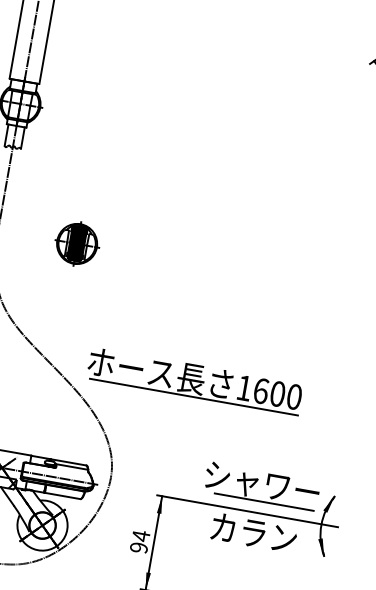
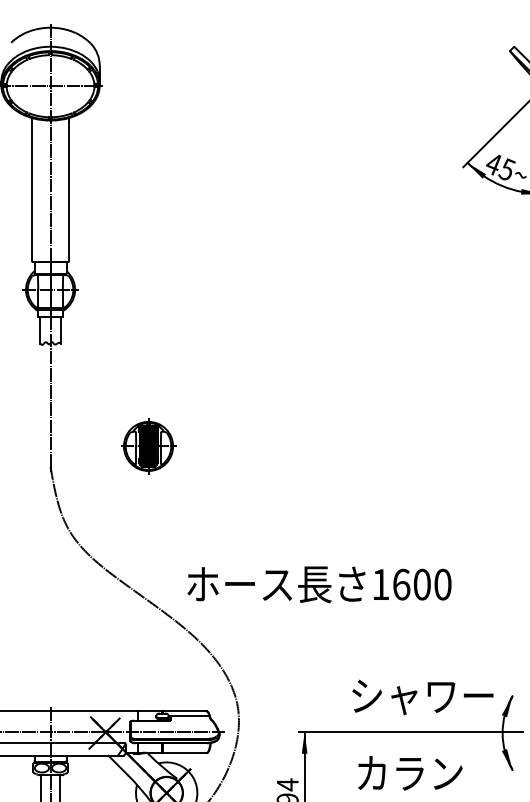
line: (193, 397) -> (321, 606), removed
line: (263, 501) -> (428, 717), removed
text: (254, 533) -> (410, 773), moved

